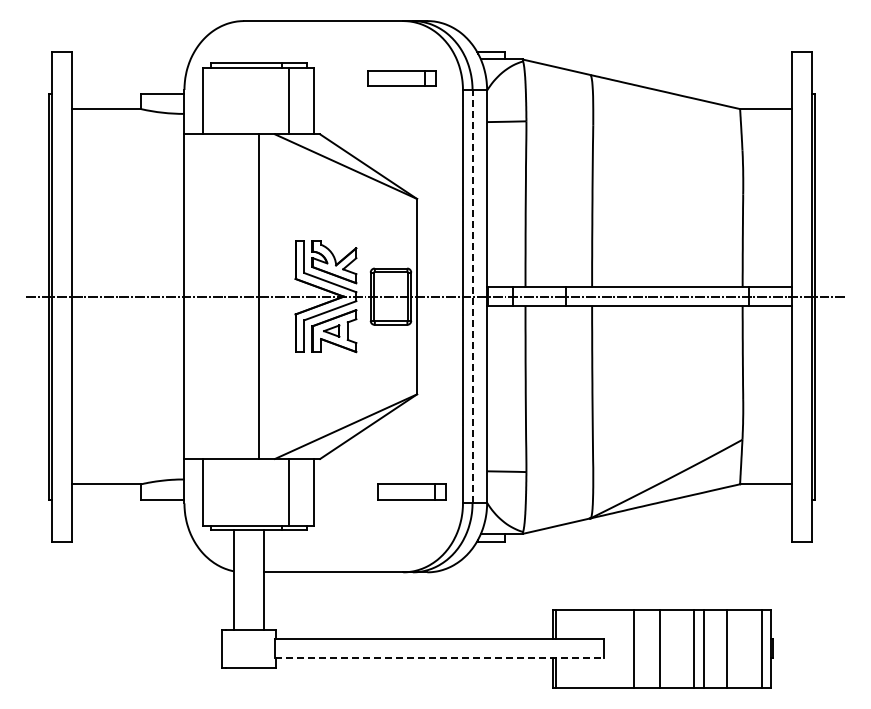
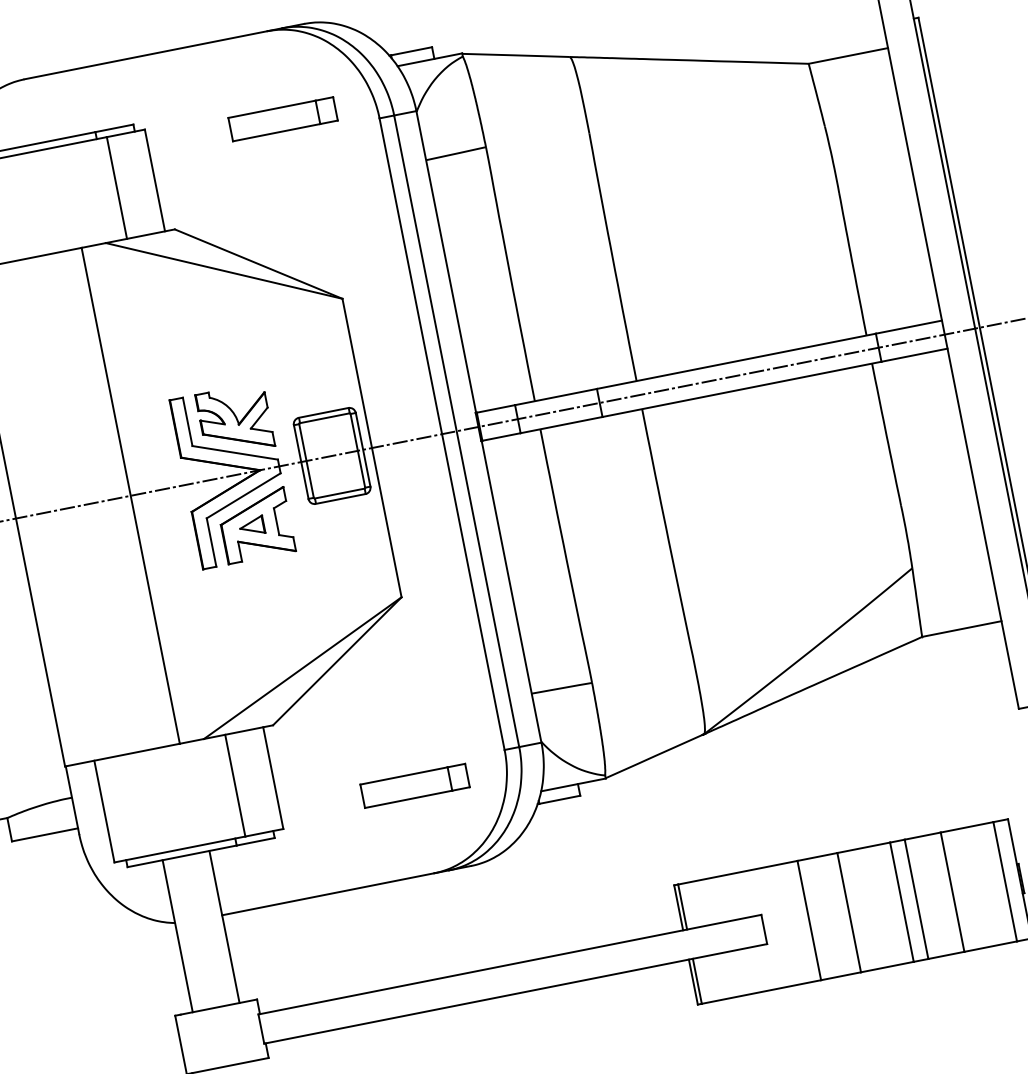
line: (472, 296) -> (456, 431), dashed -> solid
part: (411, 491) -> (414, 785), moved
line: (439, 658) -> (515, 993), dashed -> solid

